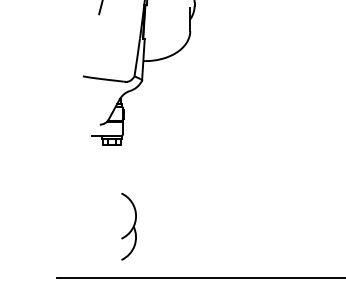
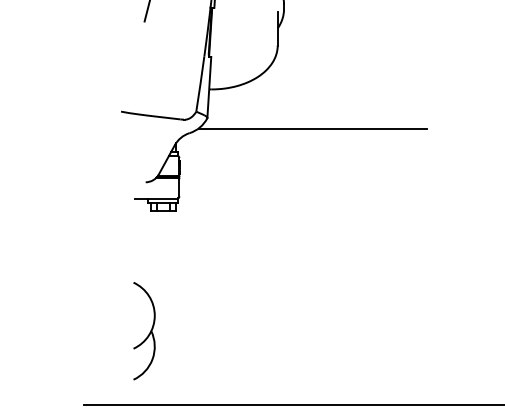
line: (214, 87) -> (313, 127), added
part: (128, 226) -> (143, 330), moved

